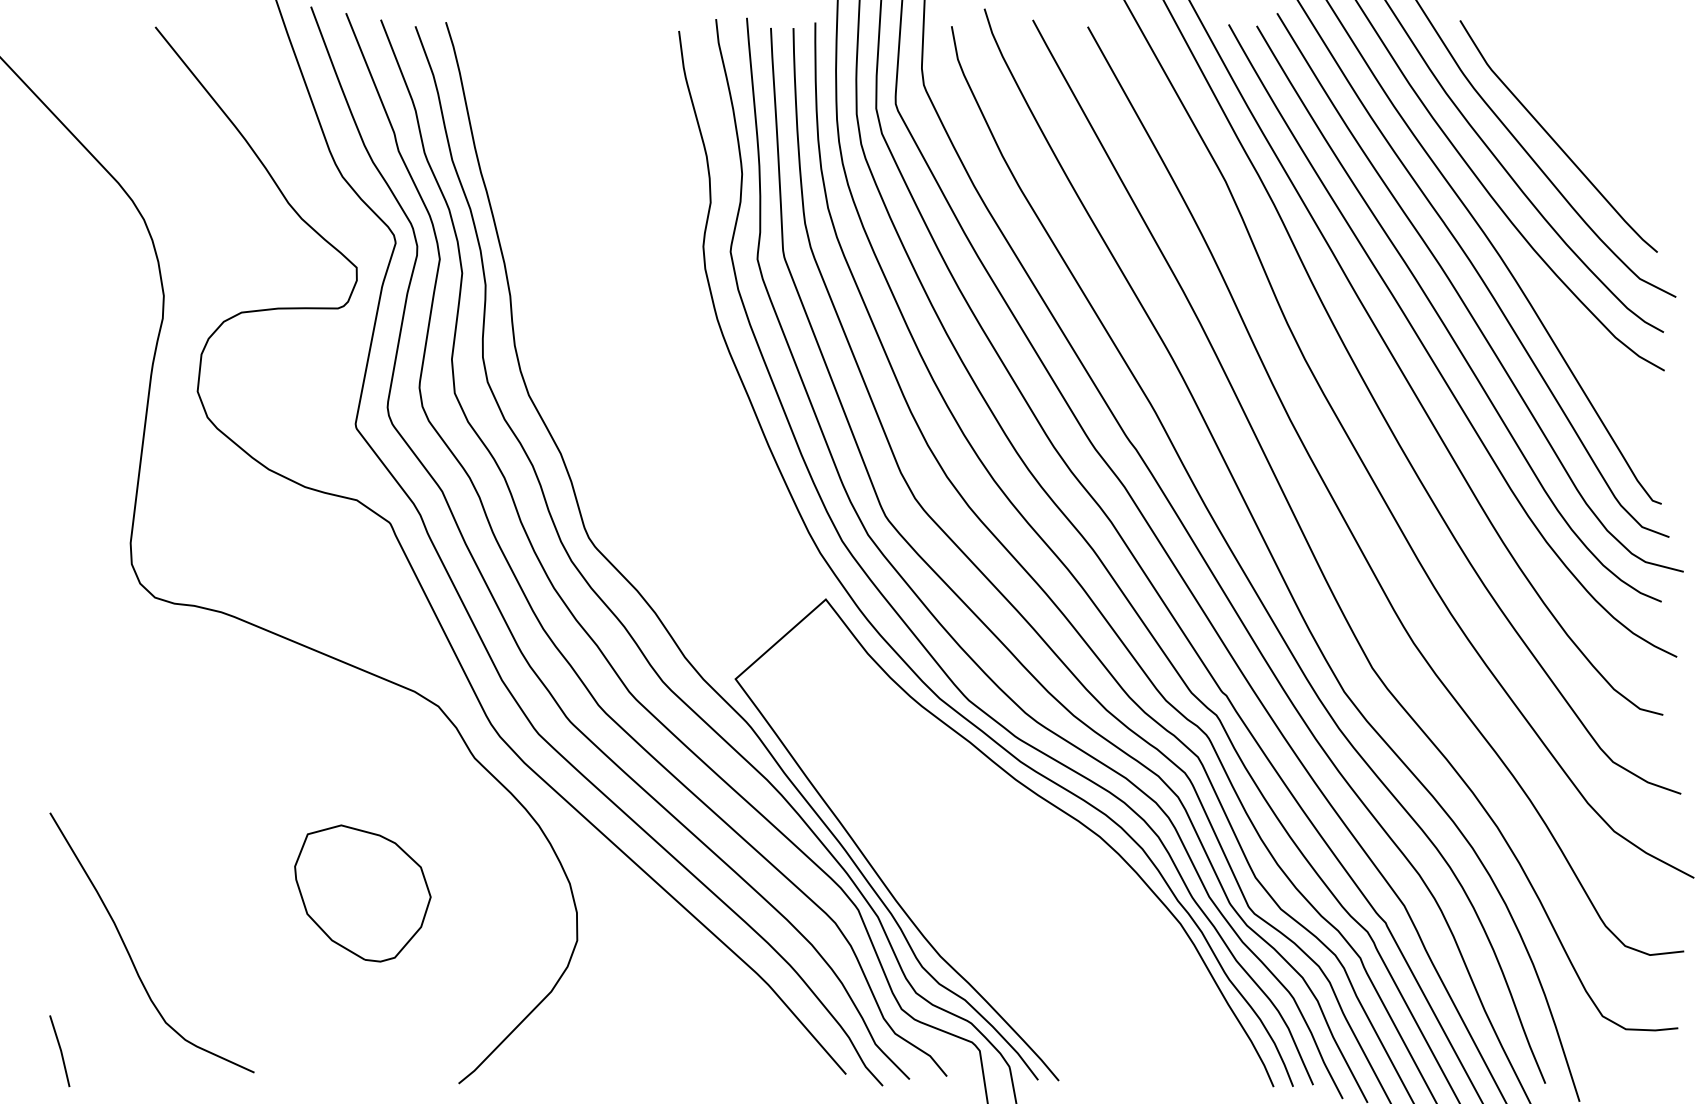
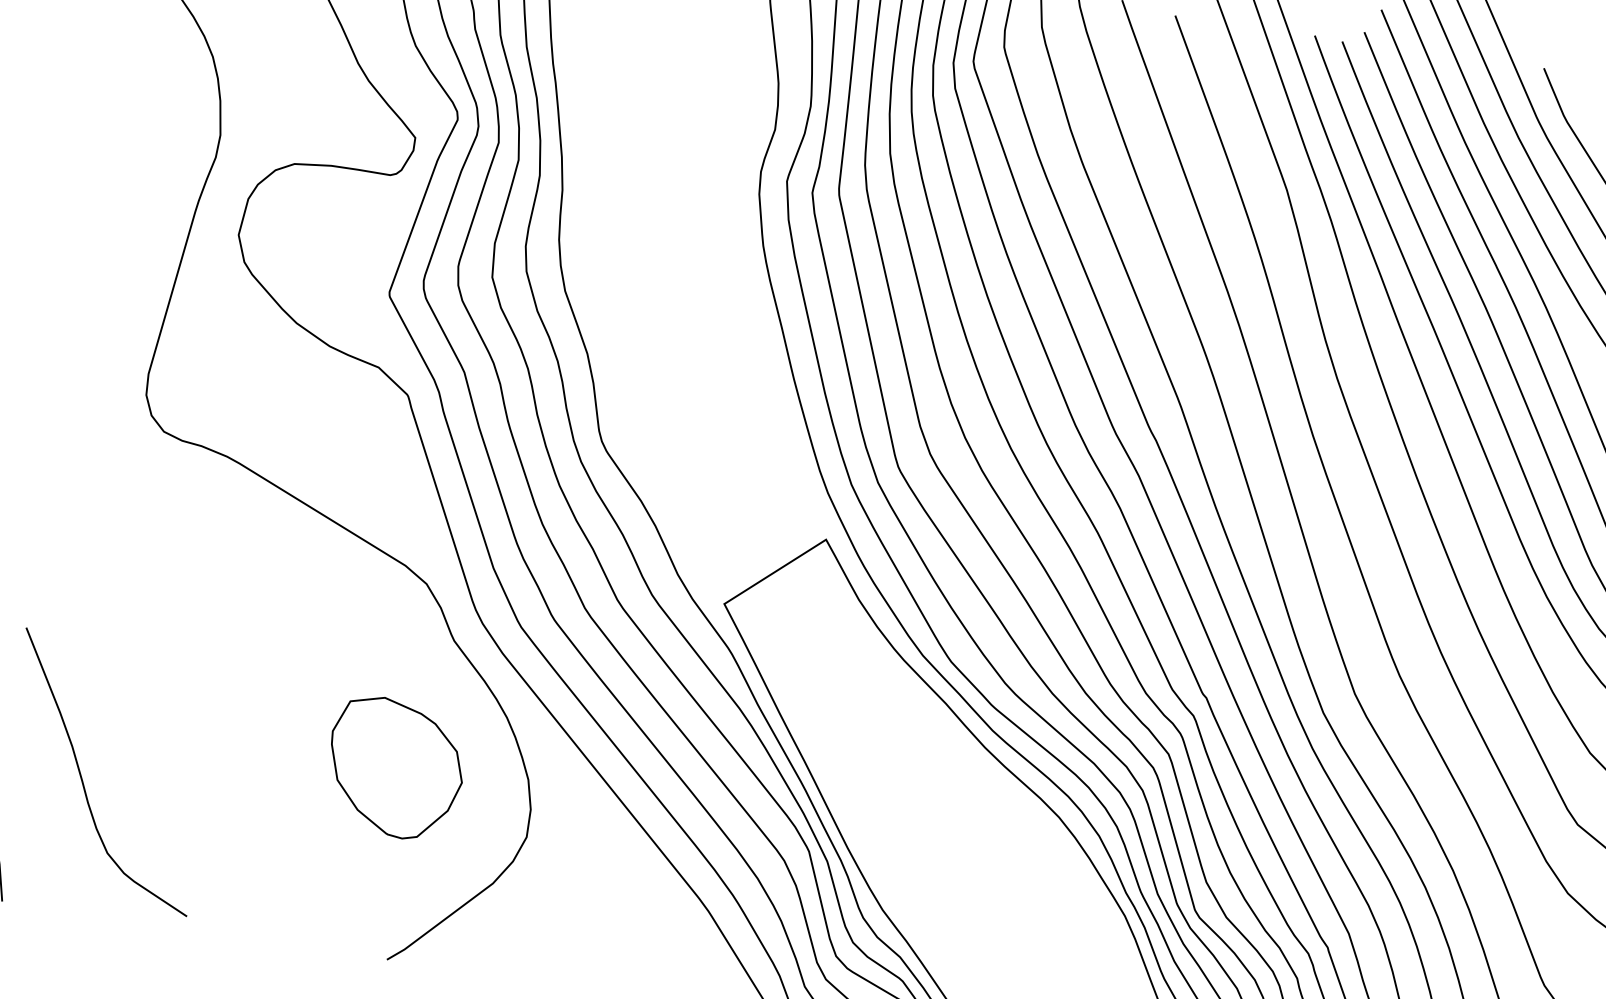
part: (362, 893) -> (395, 768), moved

